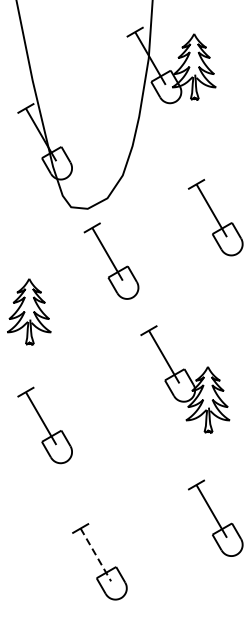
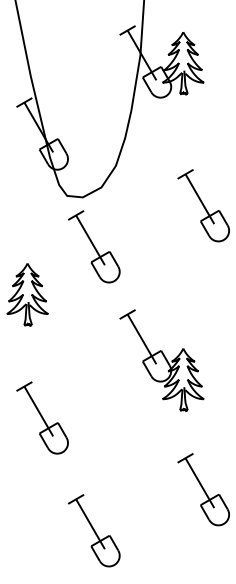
part: (111, 260) -> (94, 246), moved
part: (184, 379) -> (161, 360), moved
part: (45, 424) -> (42, 417), moved
line: (95, 555) -> (90, 524), dashed -> solid

